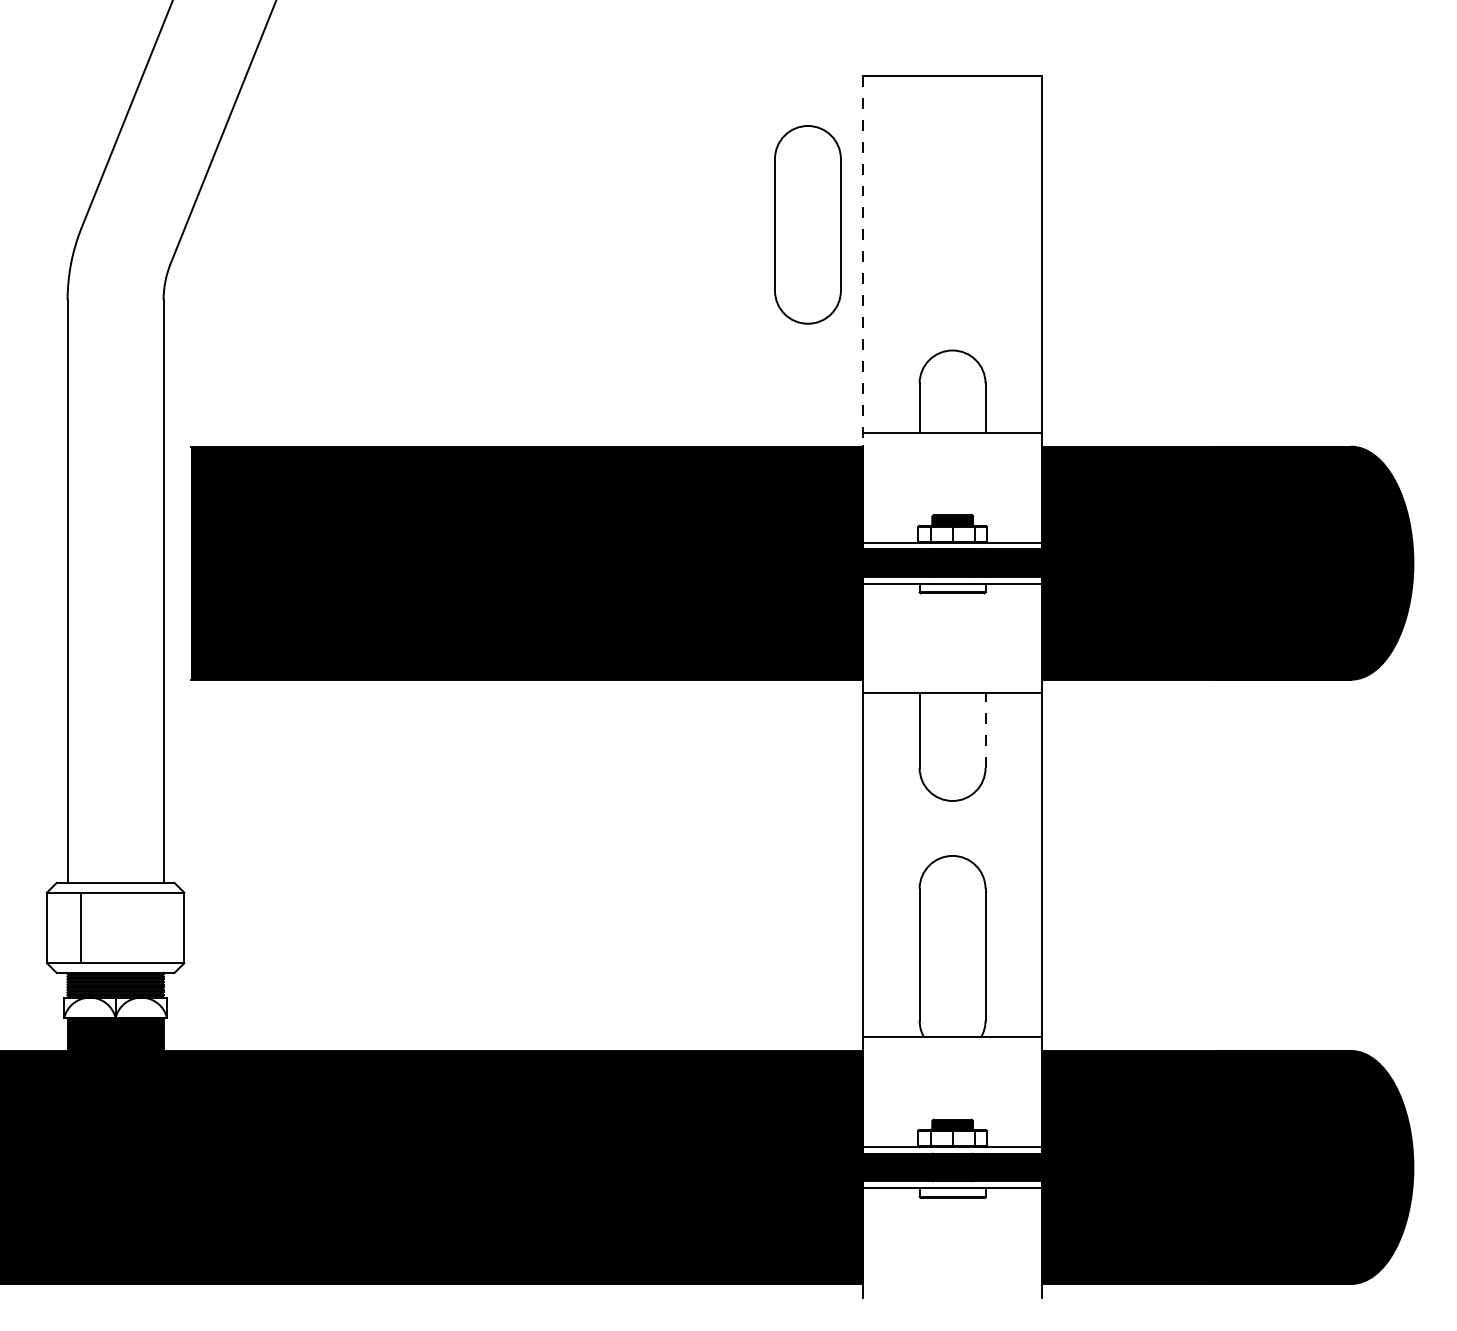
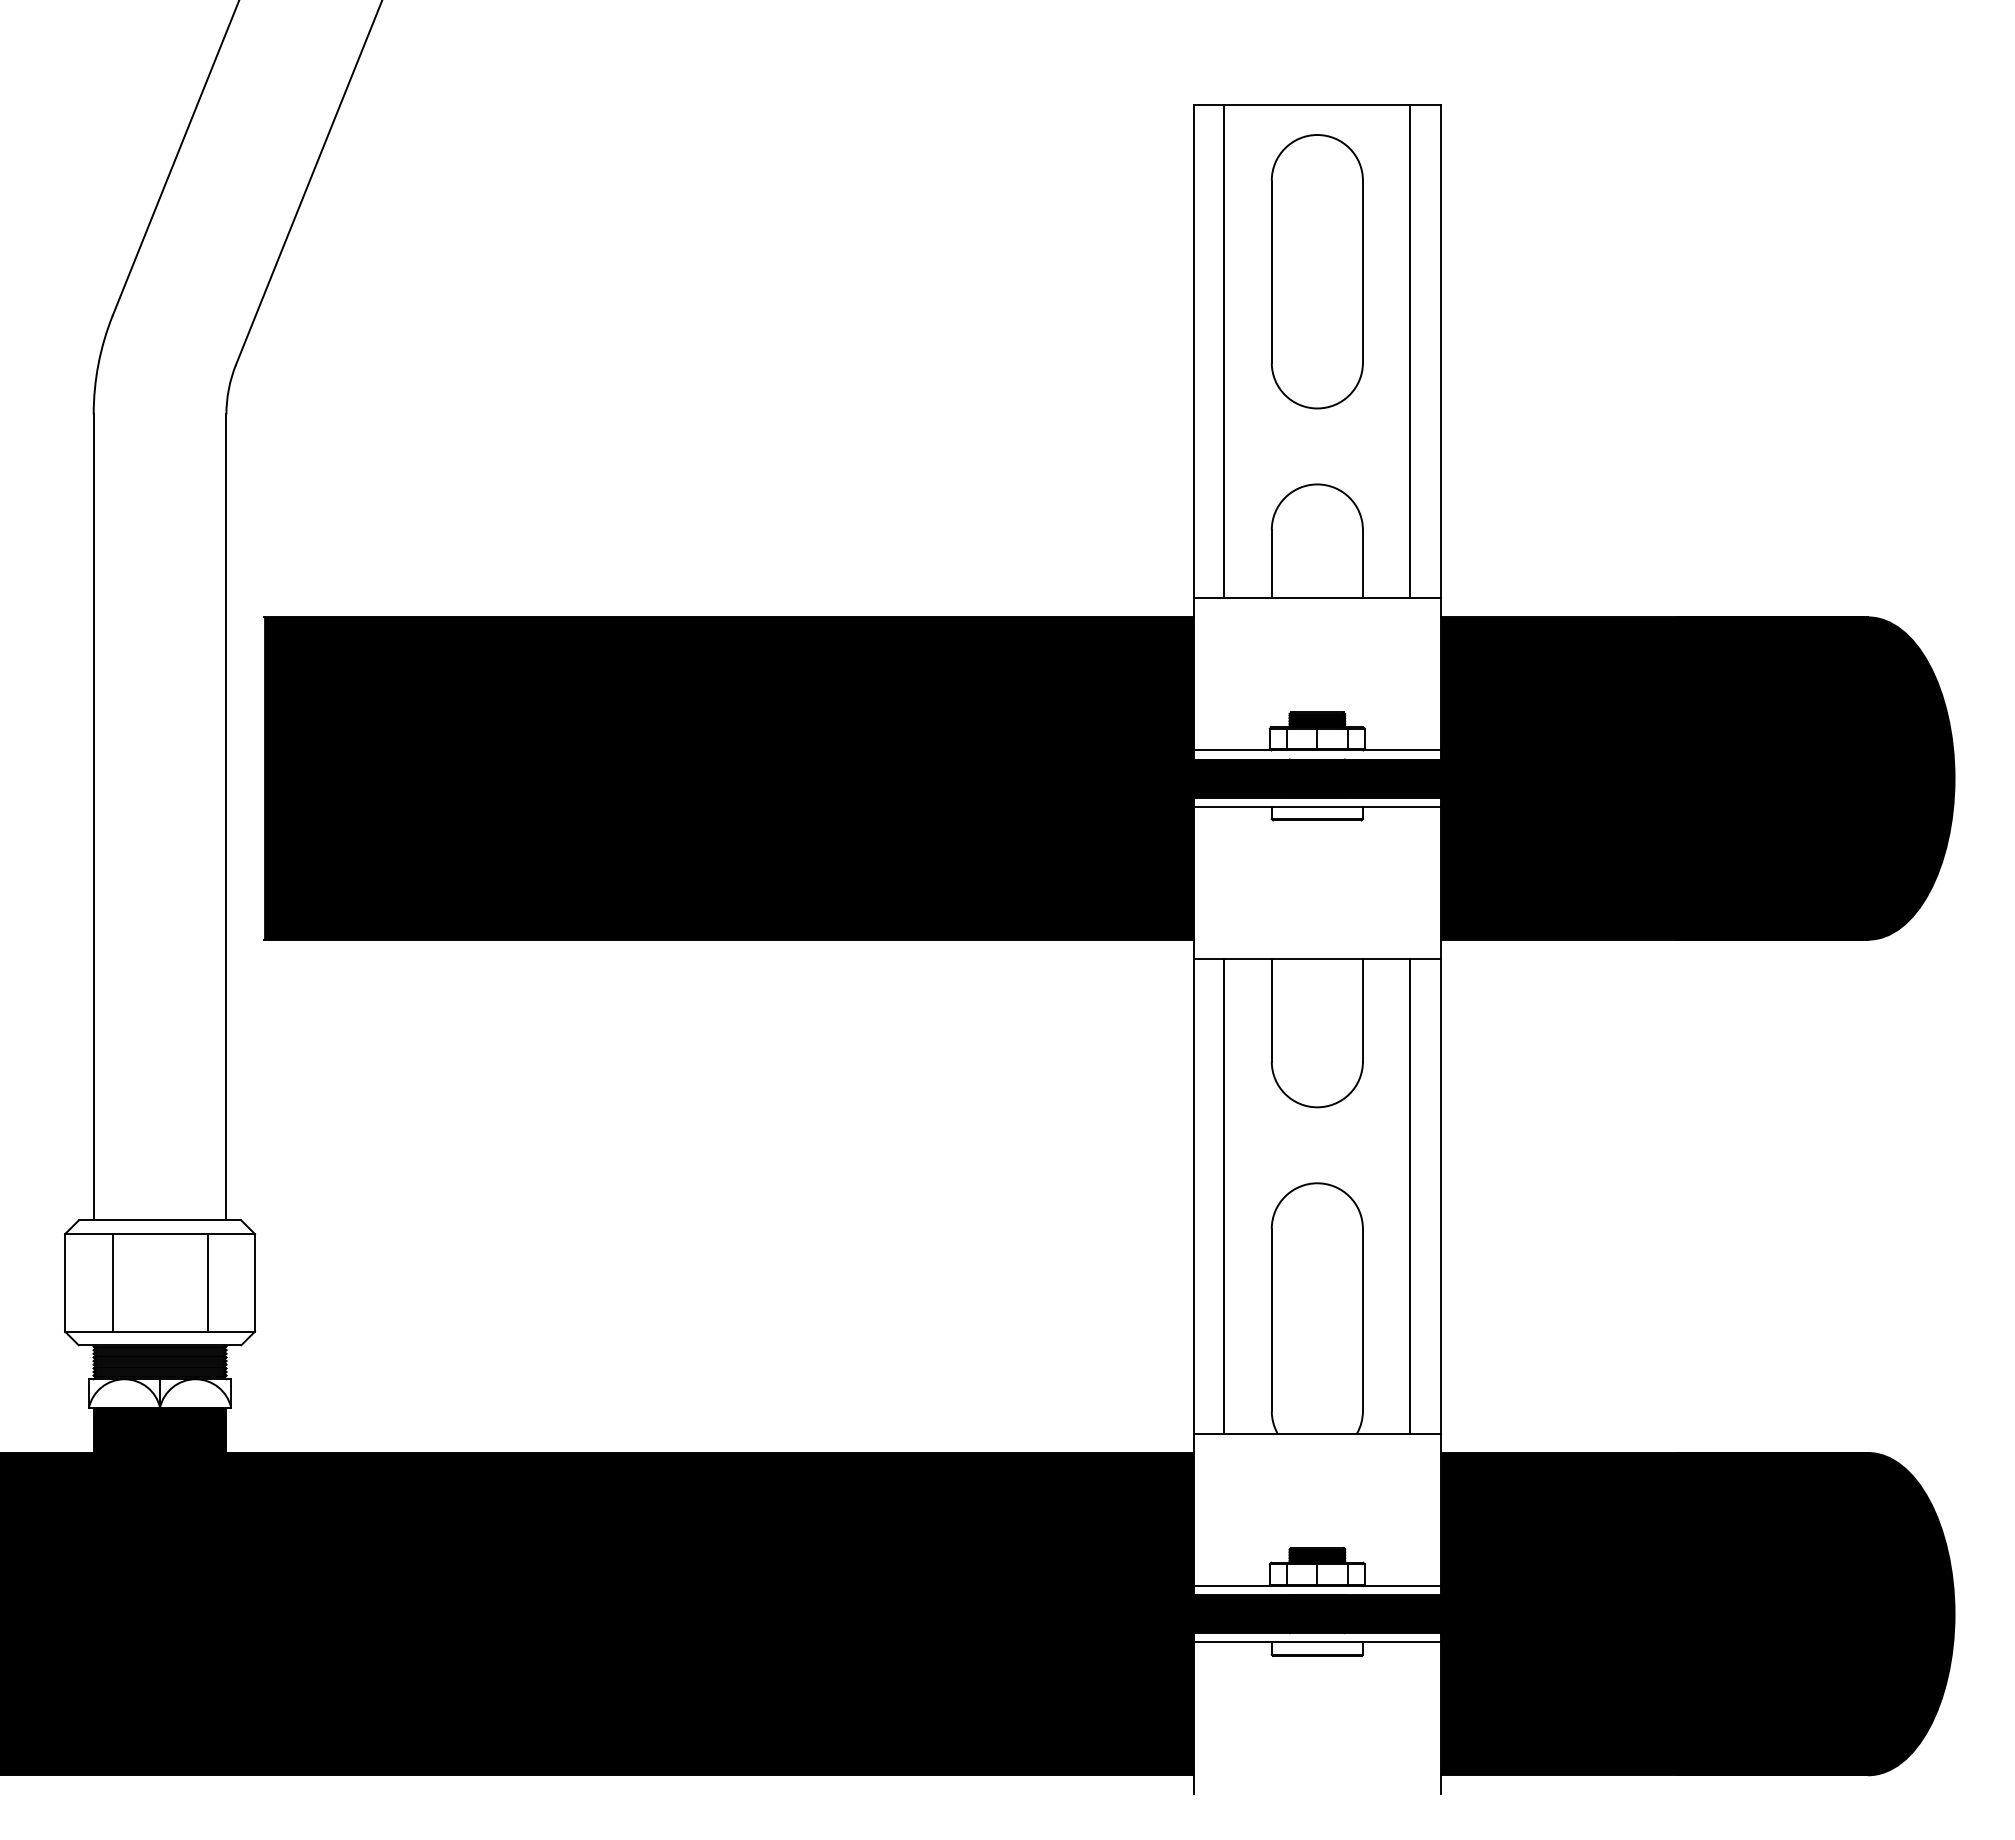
part: (807, 224) -> (1316, 271), moved
line: (885, 254) -> (1224, 351), added
line: (1019, 254) -> (1410, 351), added
line: (863, 261) -> (1193, 361), dashed -> solid
line: (985, 730) -> (1362, 1010), dashed -> solid
line: (885, 865) -> (1224, 1196), added
line: (1019, 865) -> (1410, 1196), added
line: (149, 927) -> (207, 1282), added

